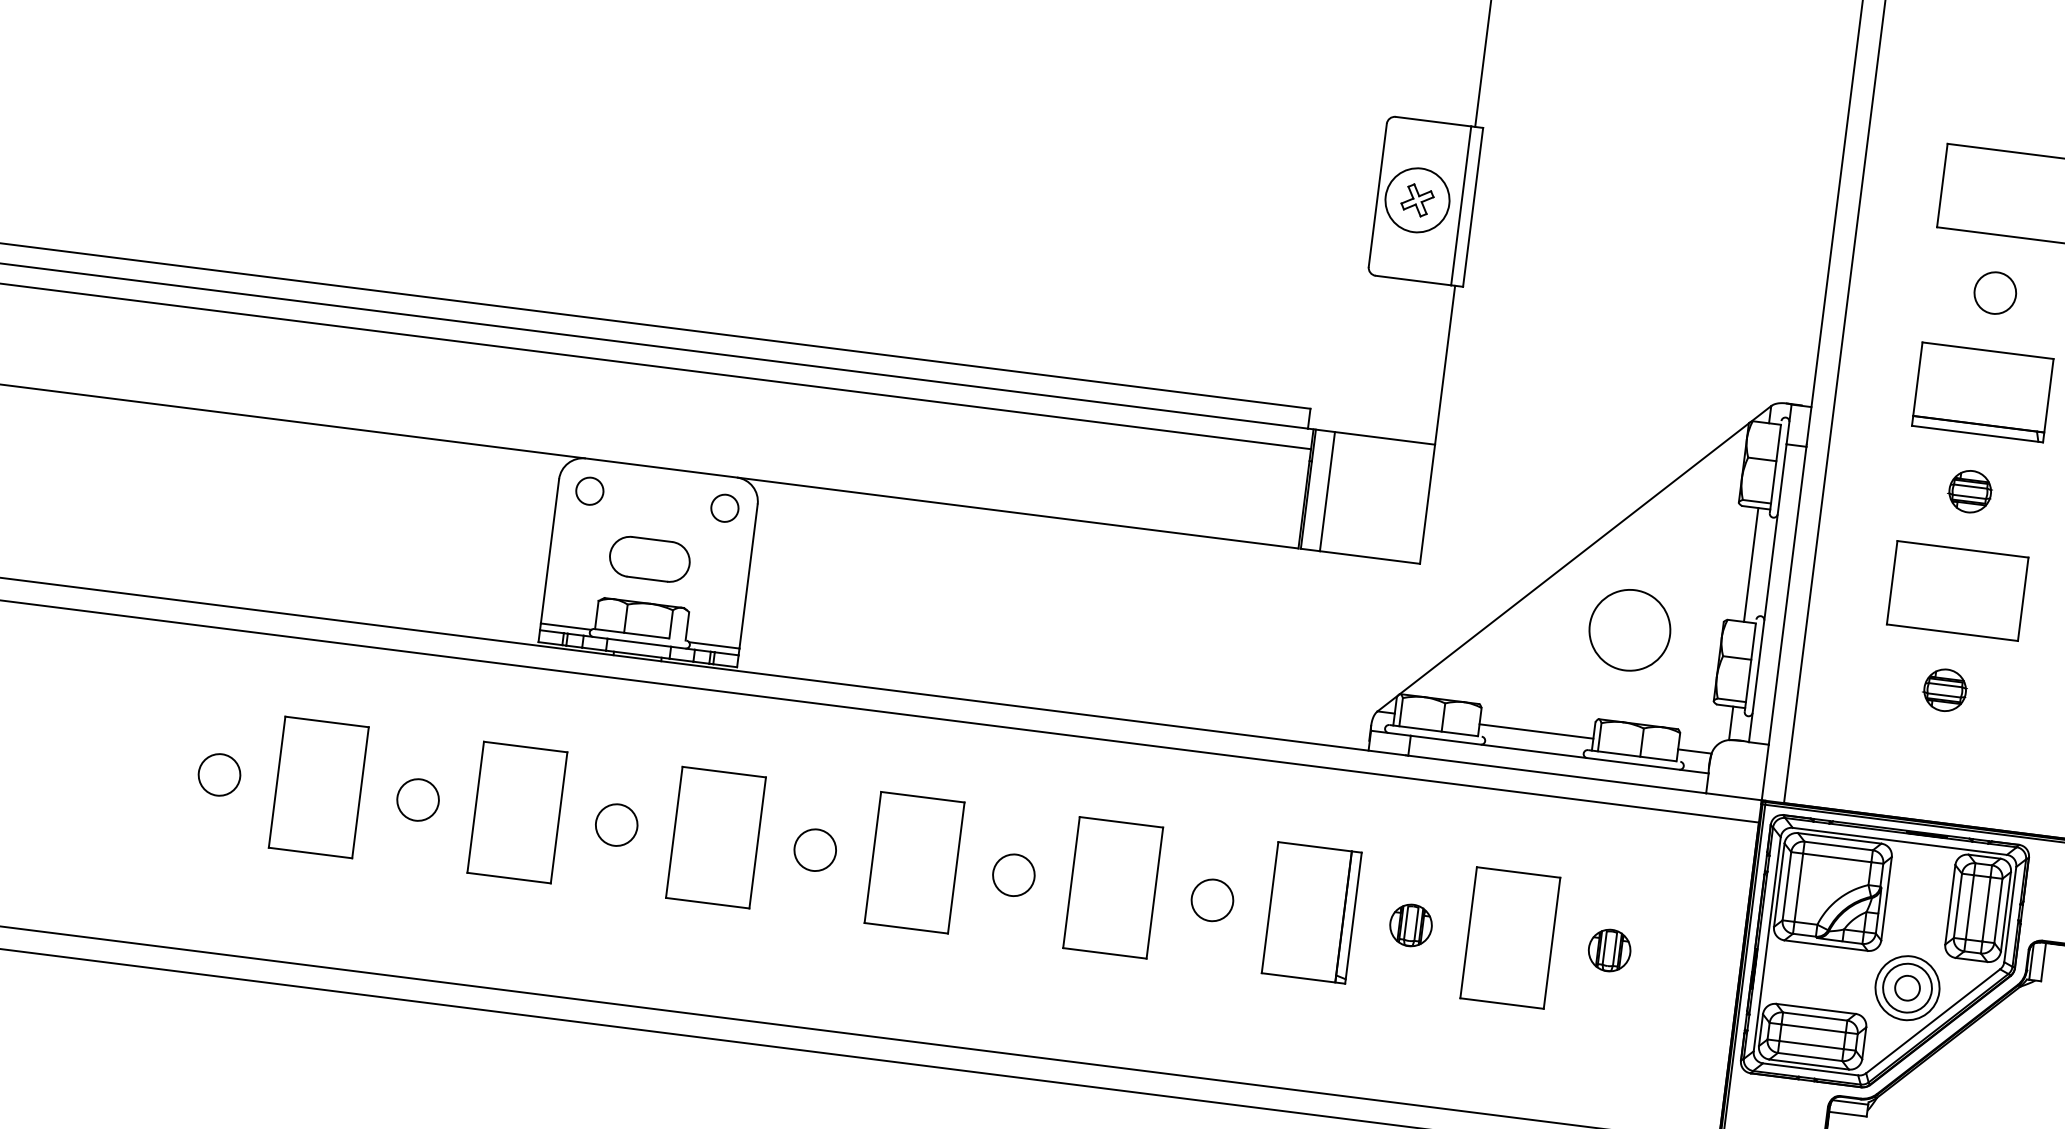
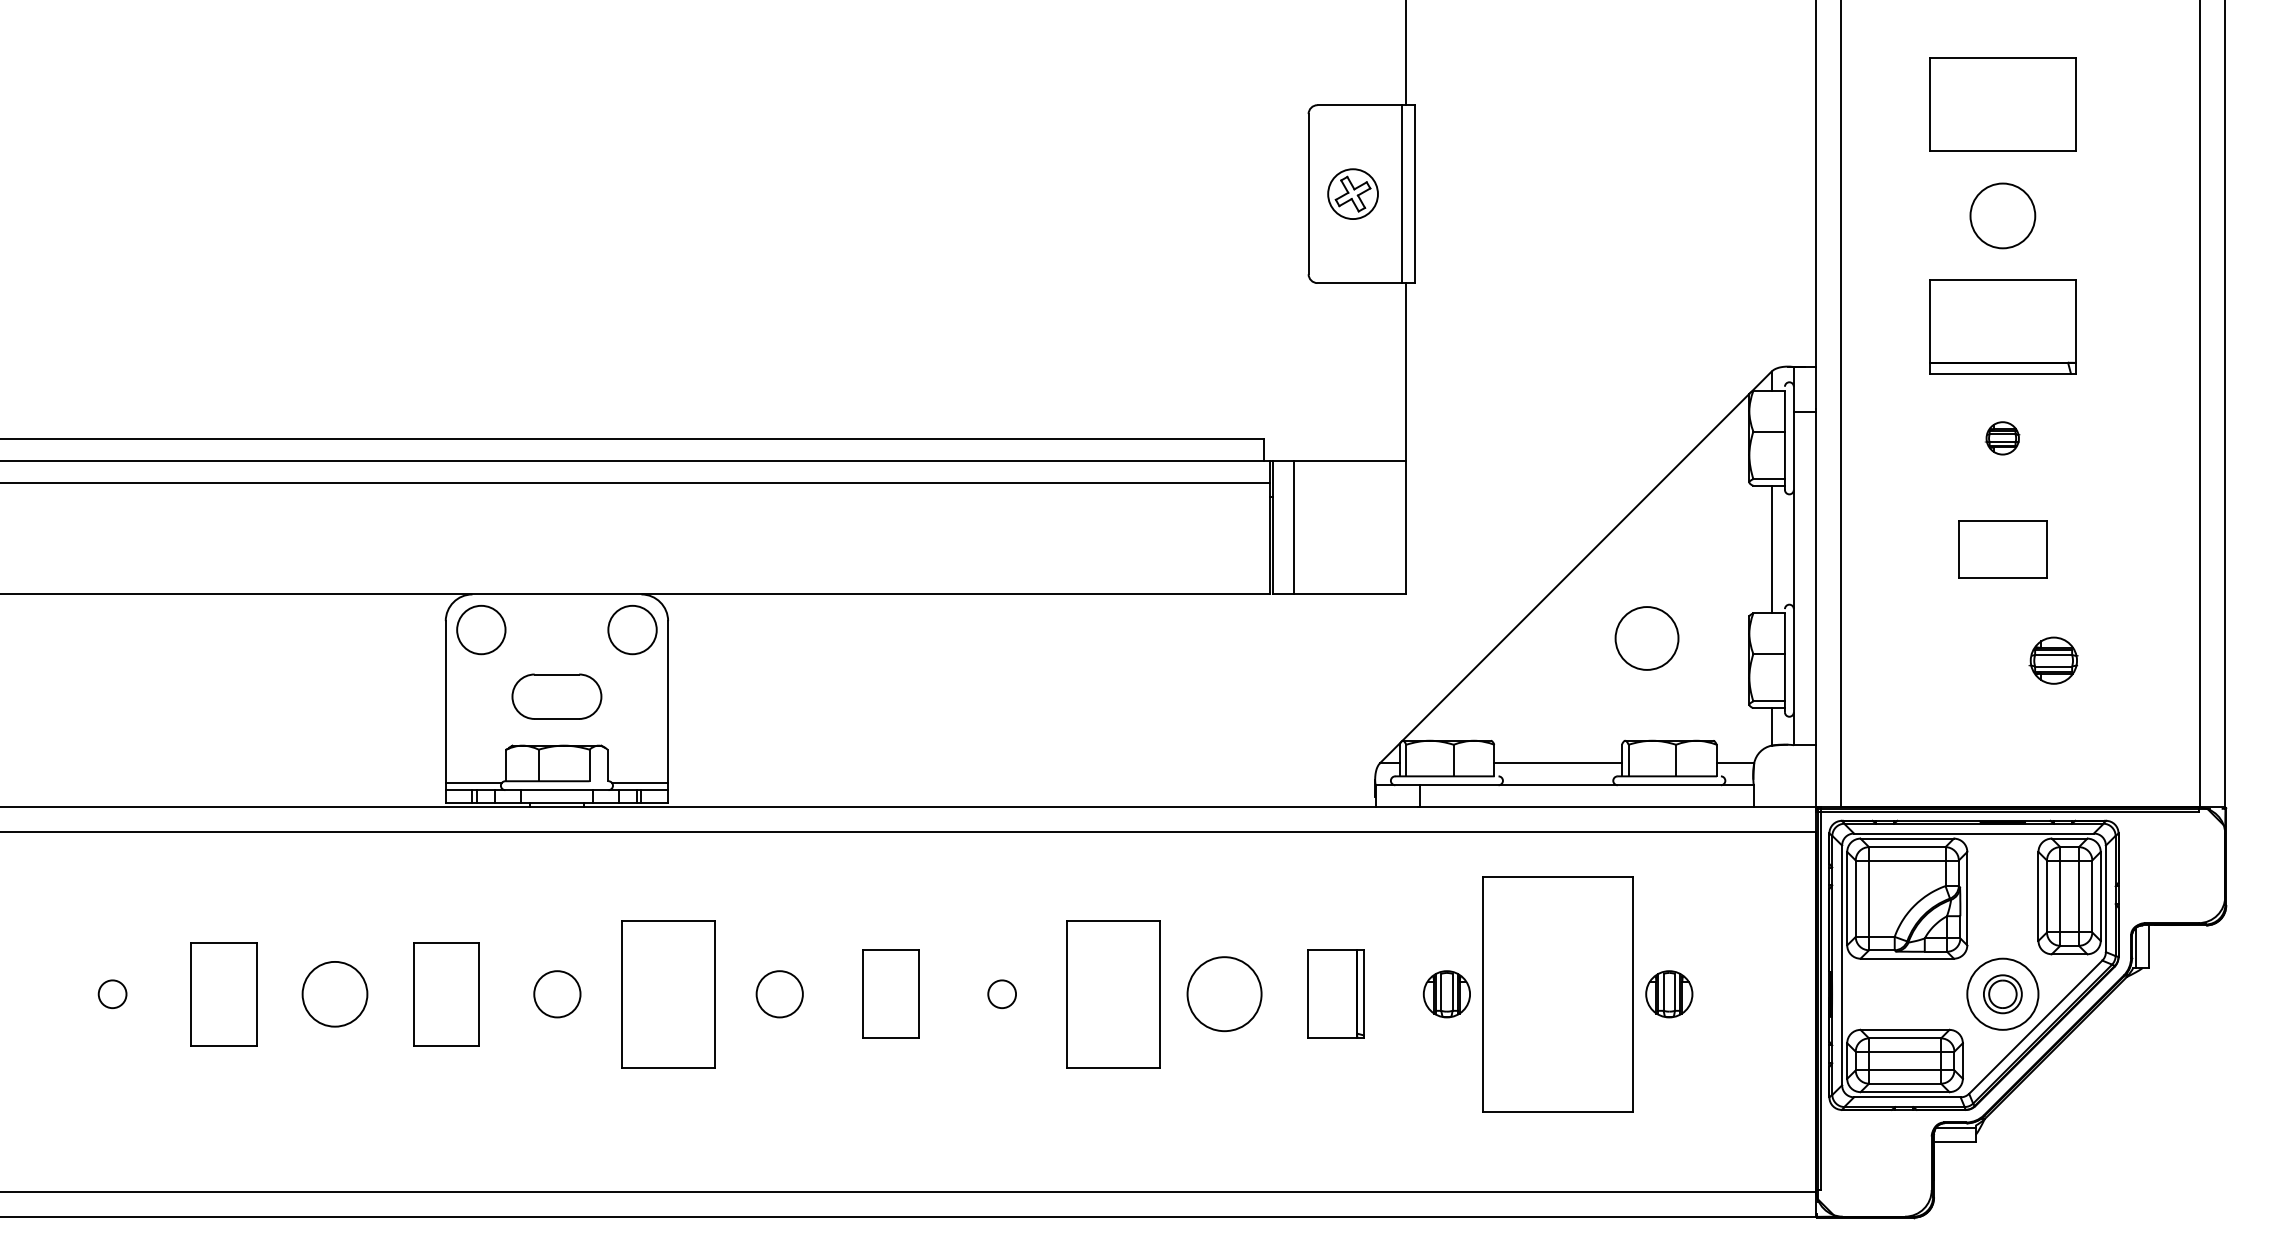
circle: (1417, 199) -> (1352, 193), size x0.7
circle: (1995, 292) -> (2002, 215), size x1.4
circle: (590, 490) -> (481, 629), size x1.6
part: (1969, 491) -> (2002, 438), size x0.7
circle: (724, 507) -> (632, 629), size x1.6
part: (1957, 590) -> (2002, 549), size x0.6
circle: (1629, 630) -> (1646, 638), size x0.7
part: (1944, 690) -> (2053, 660), moved
circle: (219, 775) -> (112, 994), size x0.6
part: (318, 787) -> (223, 994), size x0.7
circle: (417, 800) -> (334, 994), size x1.4
part: (517, 812) -> (446, 994), size x0.7
part: (914, 862) -> (890, 994), size x0.6
circle: (1014, 875) -> (1002, 994), size x0.6
circle: (1212, 900) -> (1224, 994), size x1.6
part: (1311, 913) -> (1335, 994), size x0.6
part: (1509, 938) -> (1557, 994), size x1.6
circle: (1907, 988) -> (2002, 994), size x0.7

